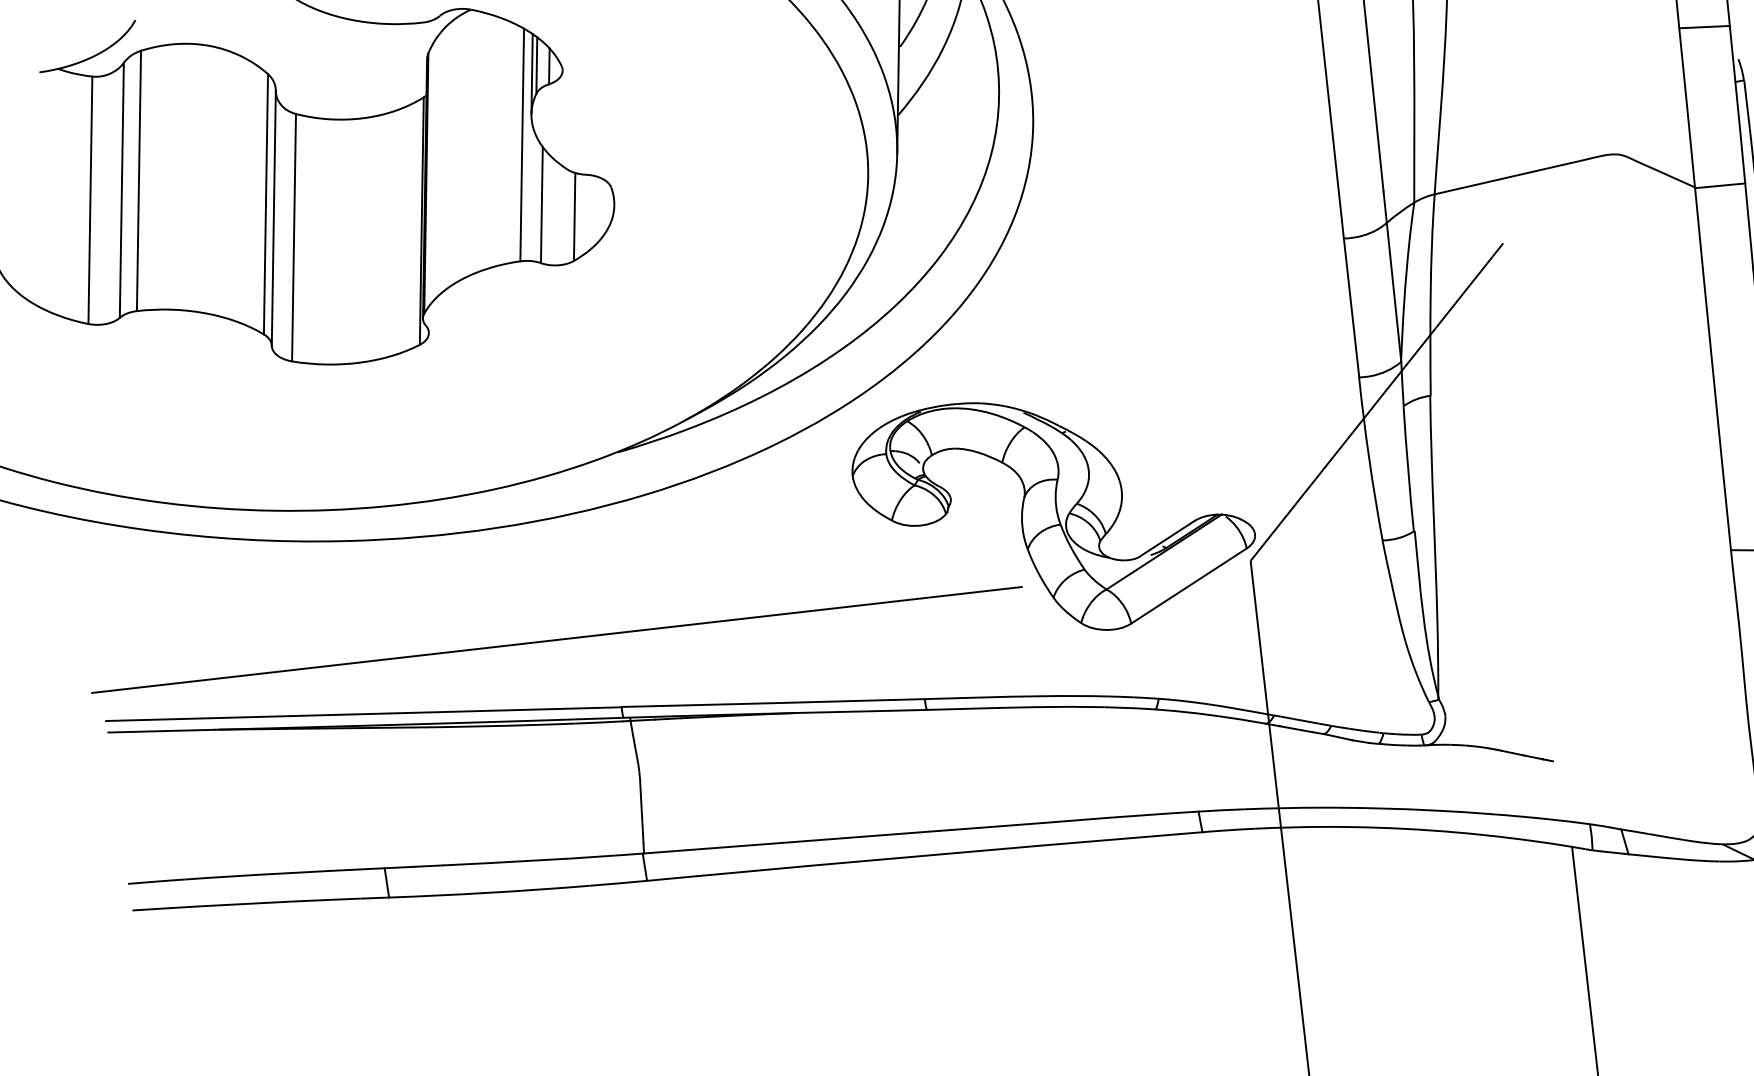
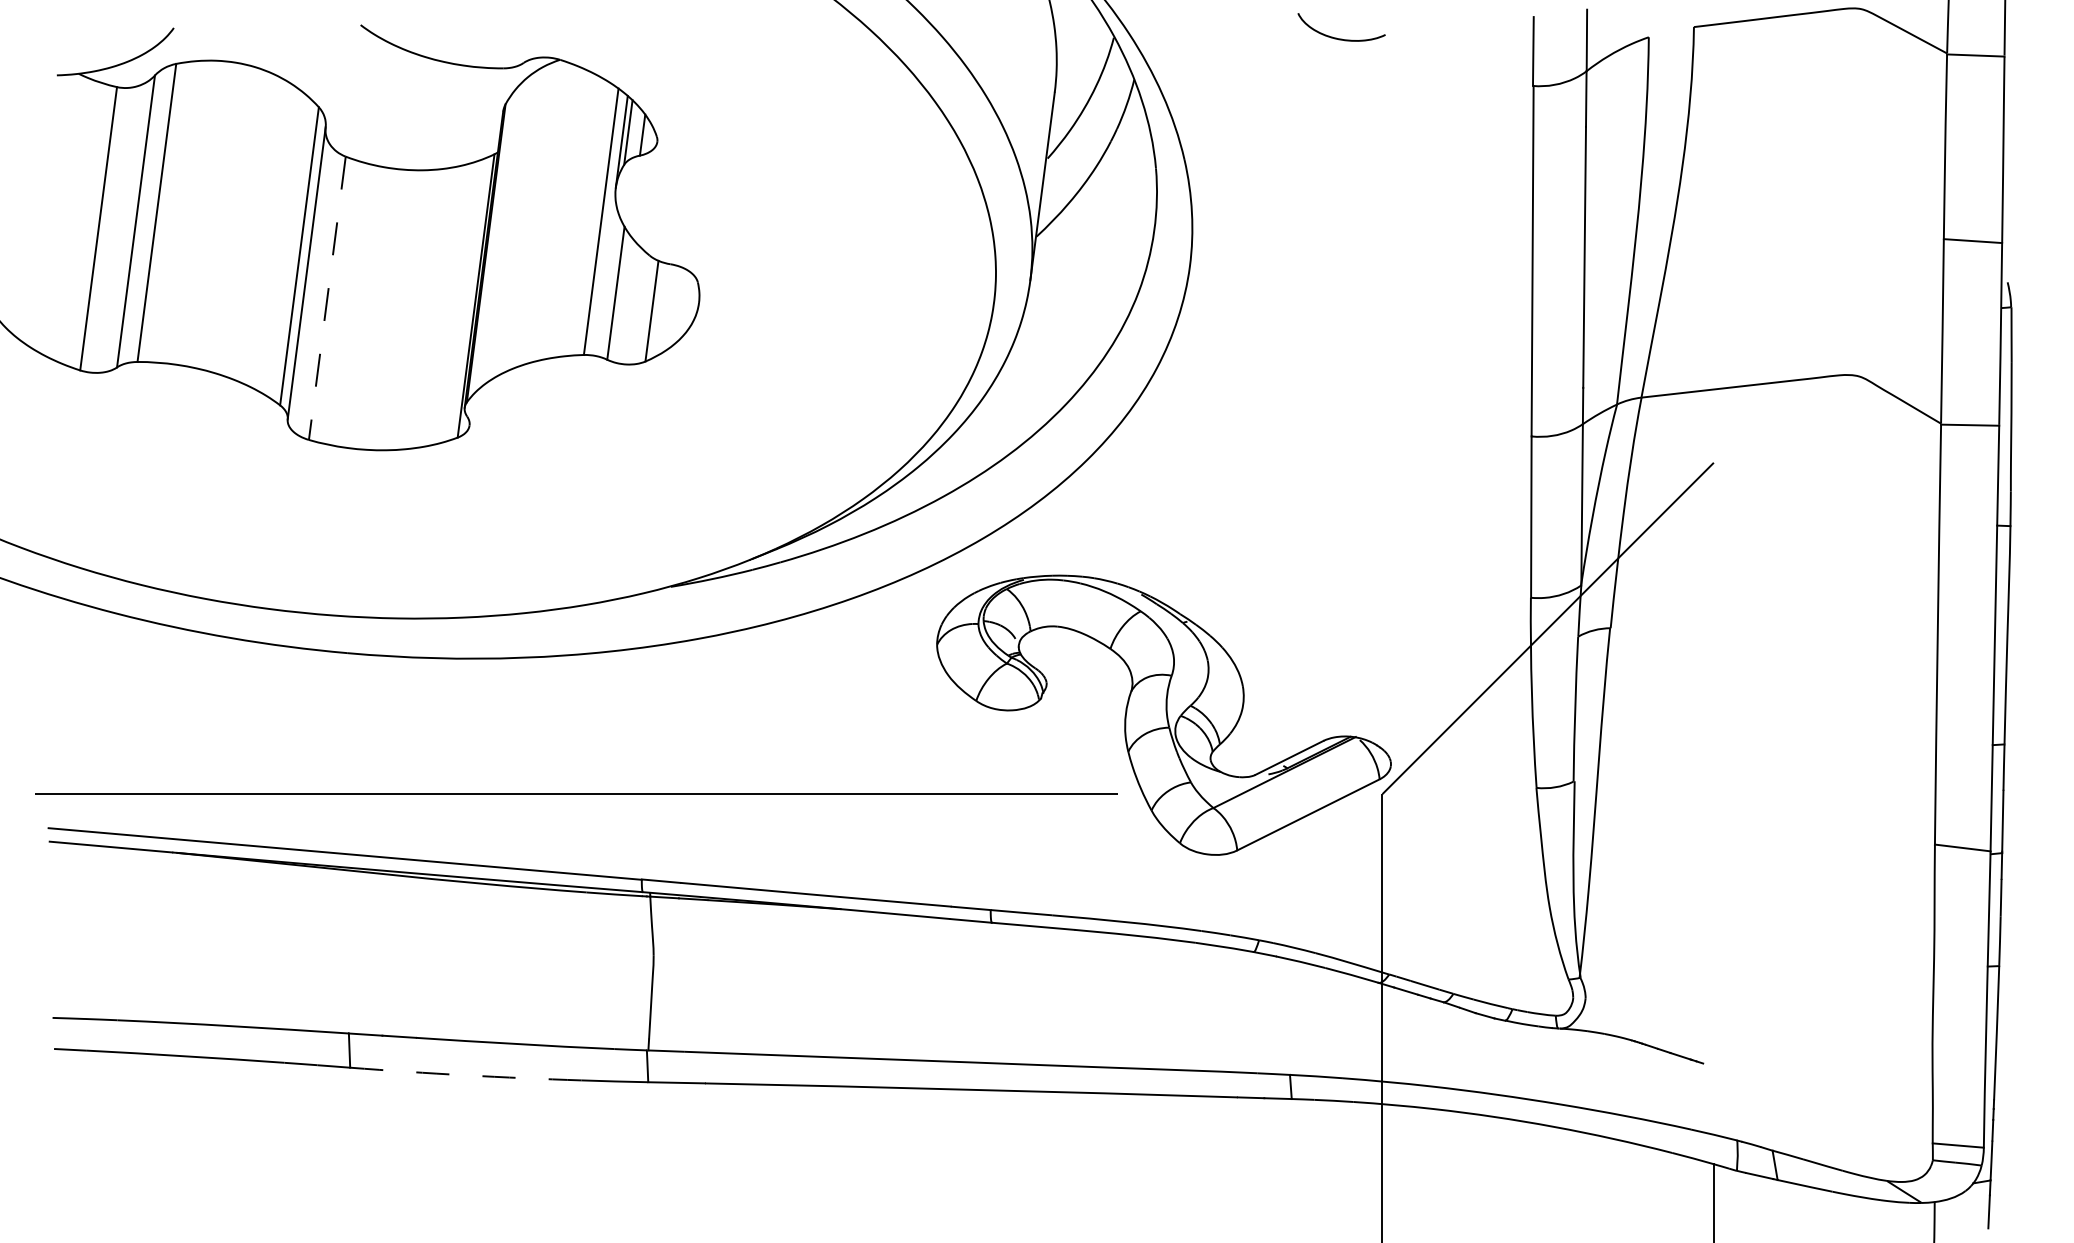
line: (294, 237) -> (327, 298), solid -> dashed
arc: (489, 892) -> (465, 1075), solid -> dashed

